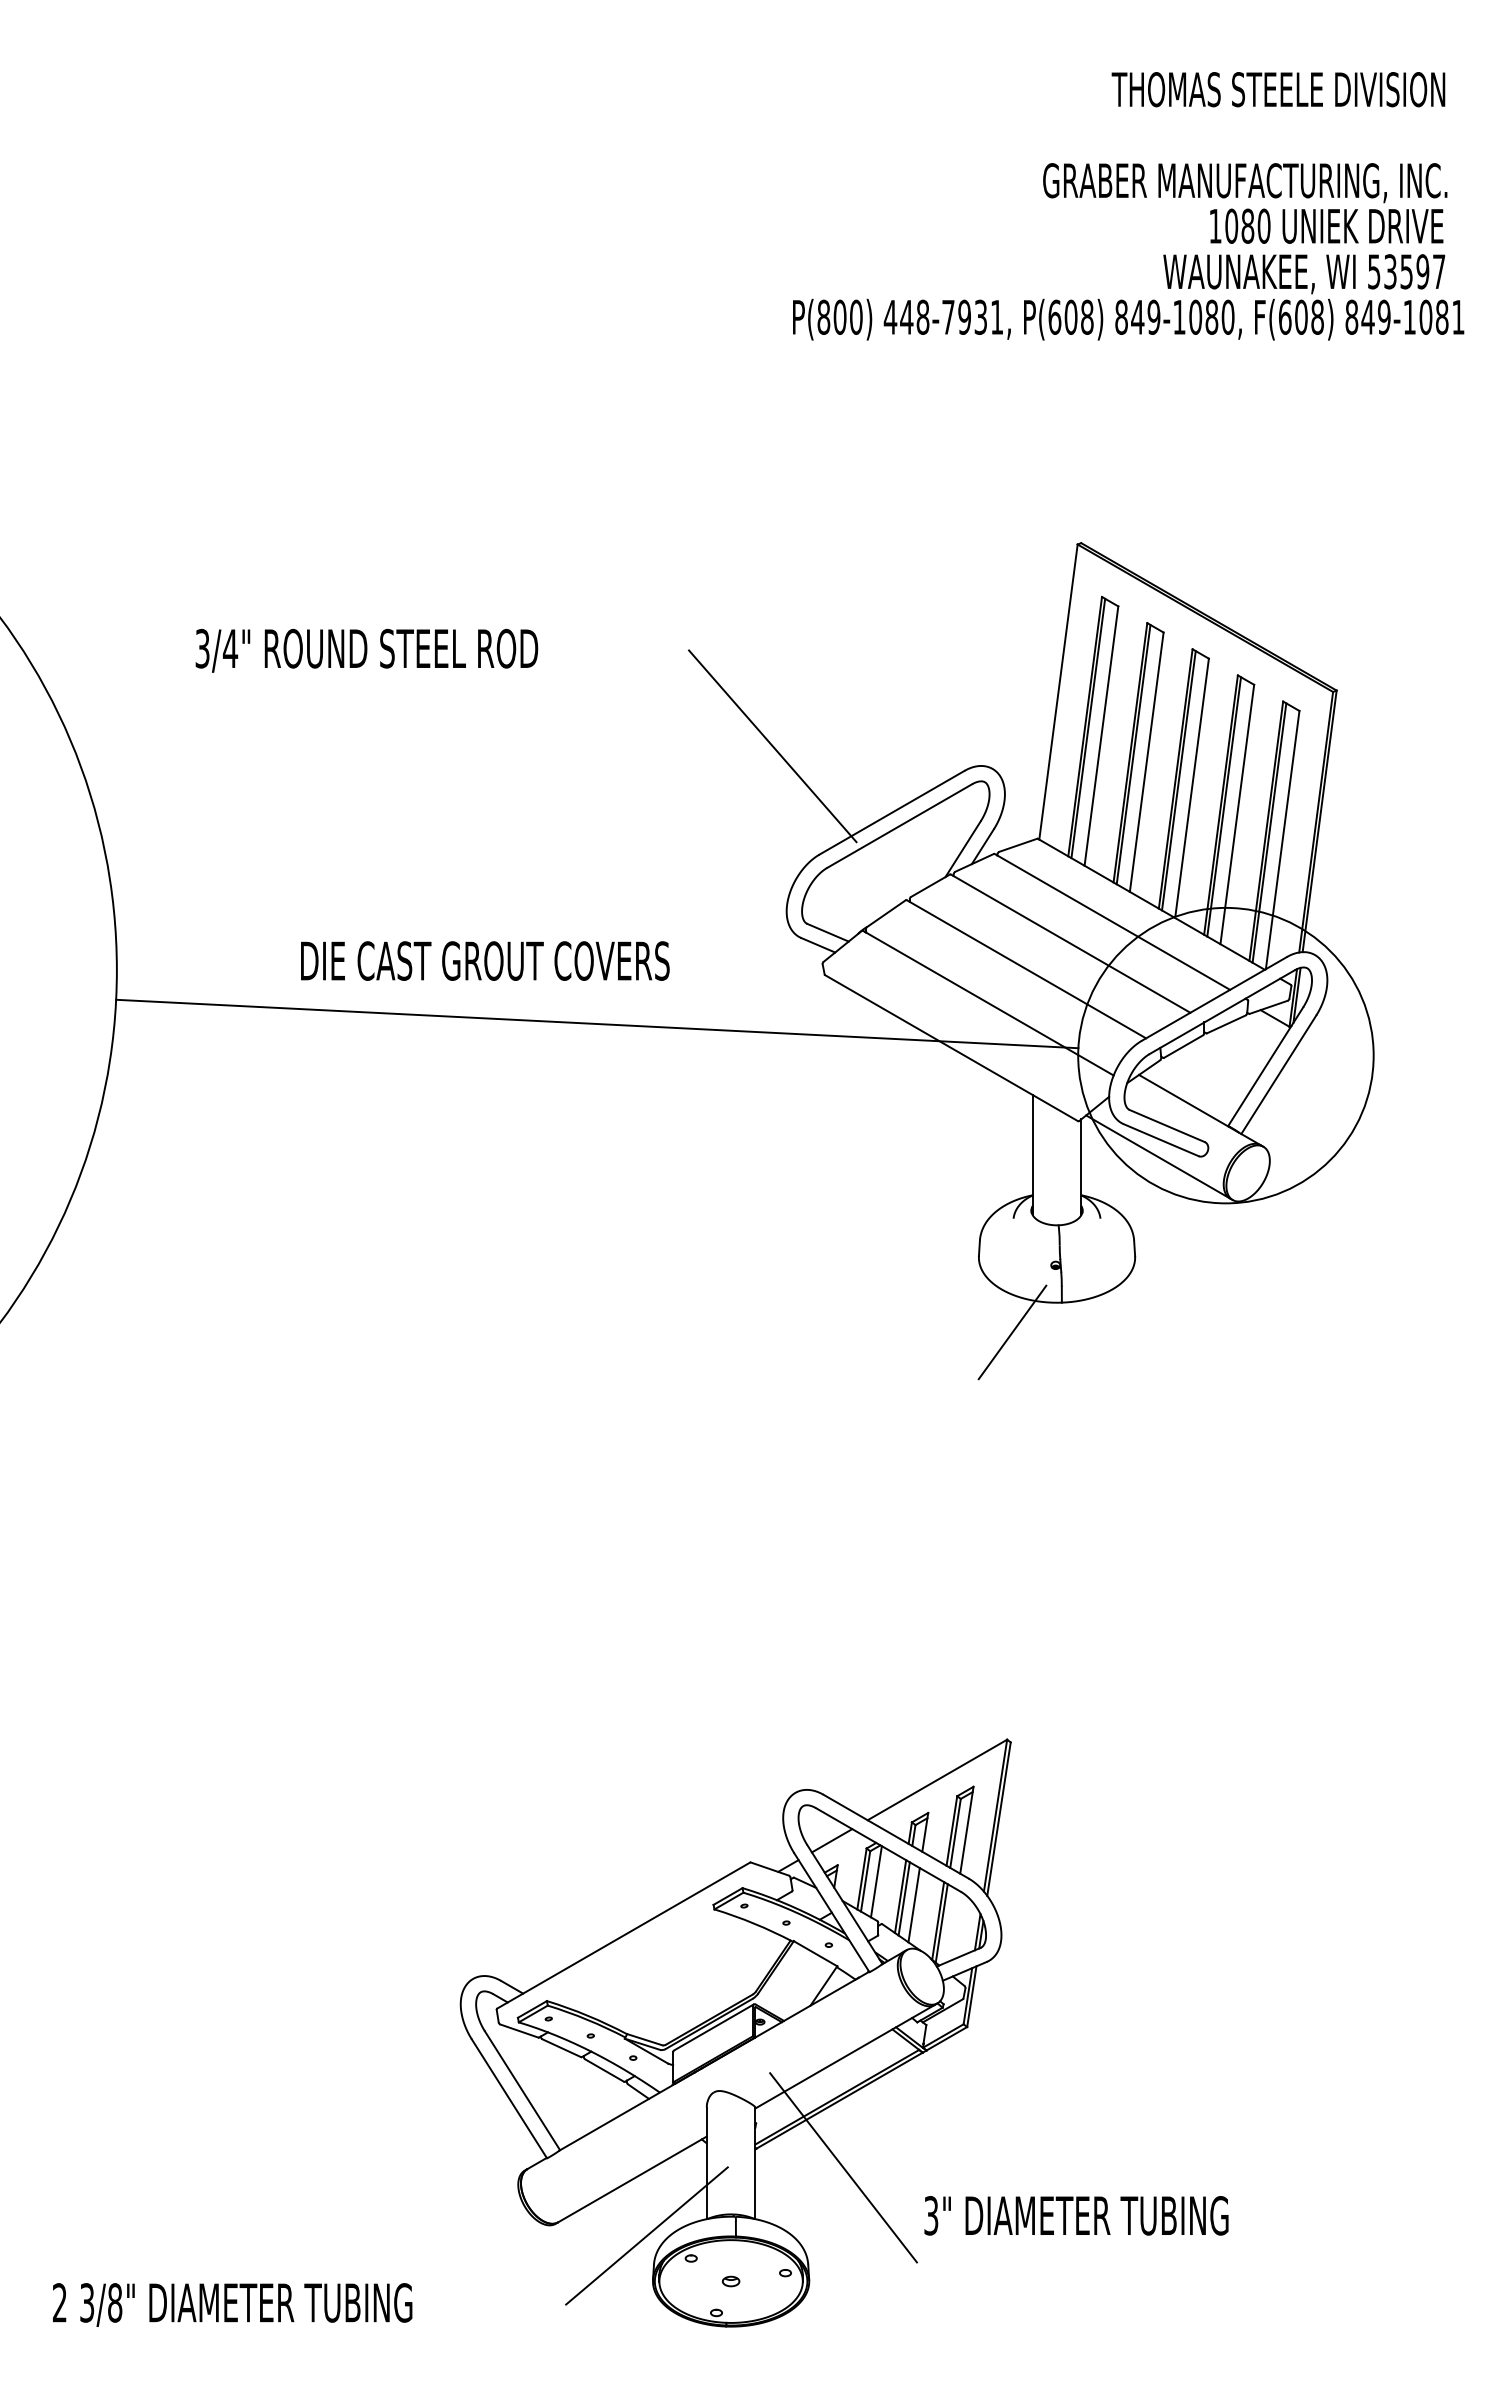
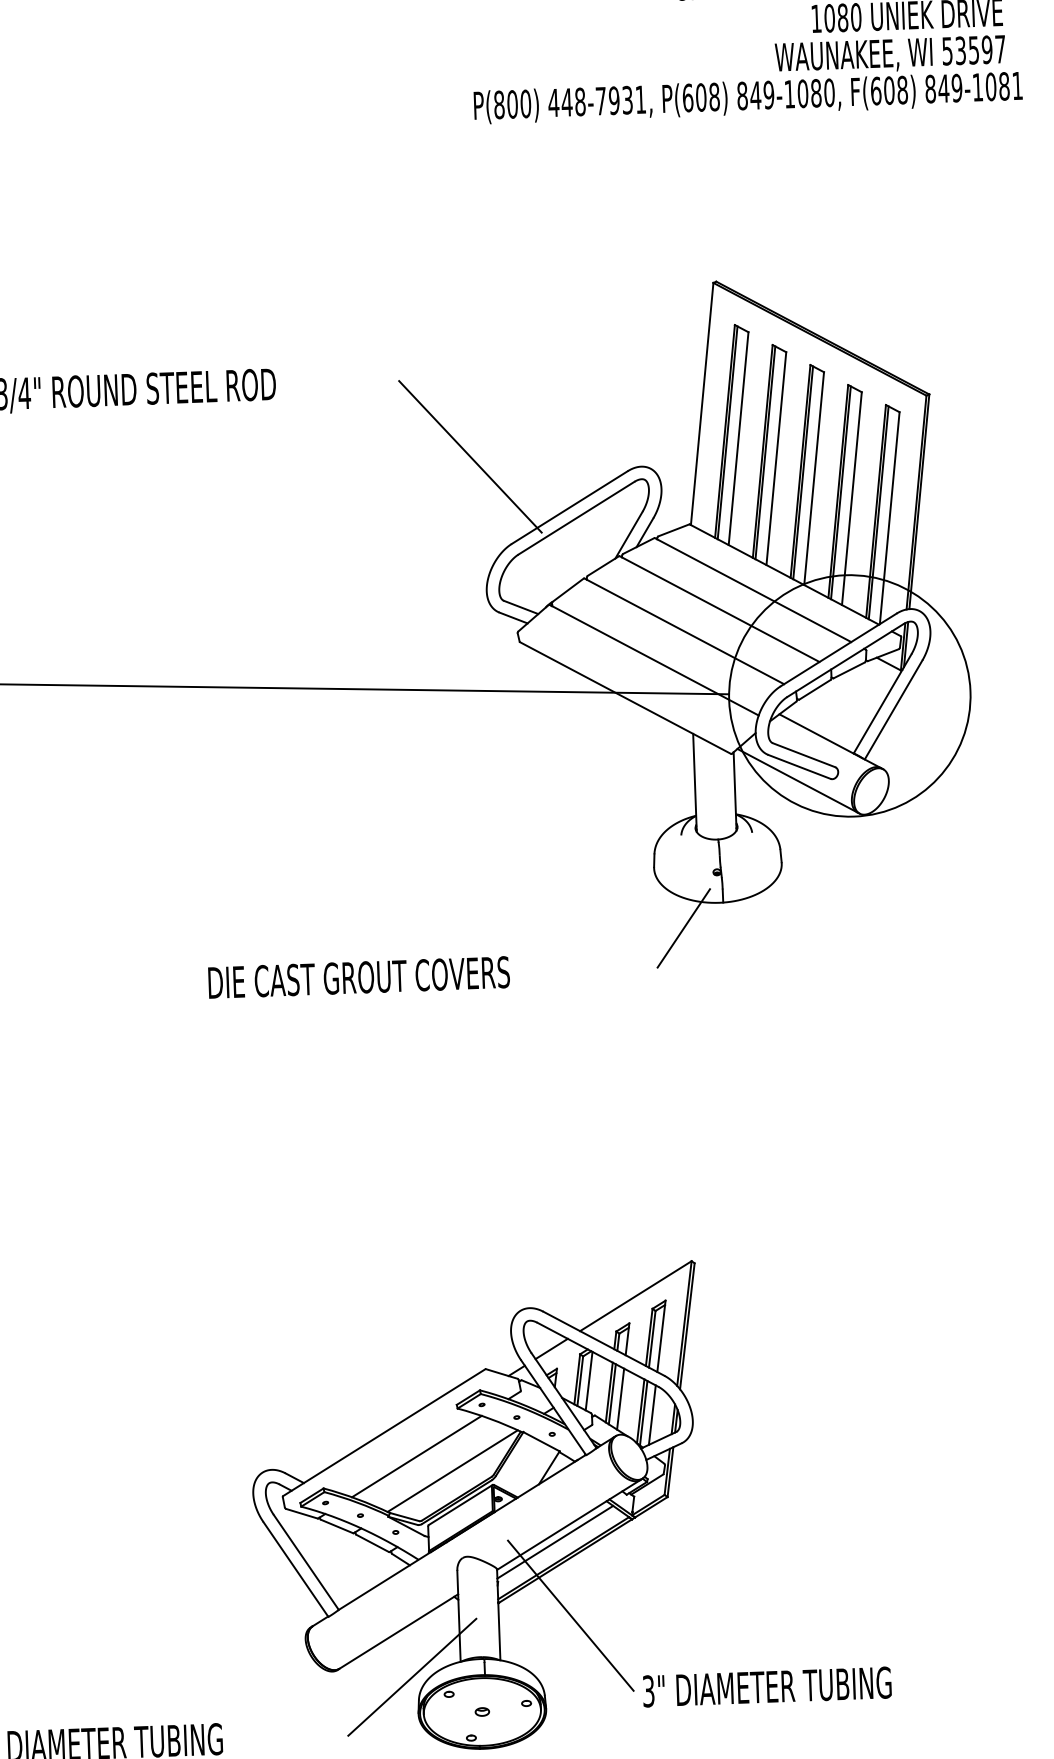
text: (485, 960) -> (359, 977), moved
line: (951, 1925) -> (651, 1414), added
line: (662, 1966) -> (416, 1456), added
line: (705, 1985) -> (452, 1470), added
line: (827, 2077) -> (555, 1542), added
text: (1076, 2215) -> (767, 1686), moved

